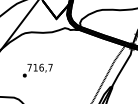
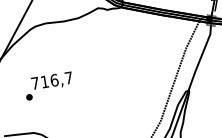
text: (37, 70) -> (48, 85), moved

